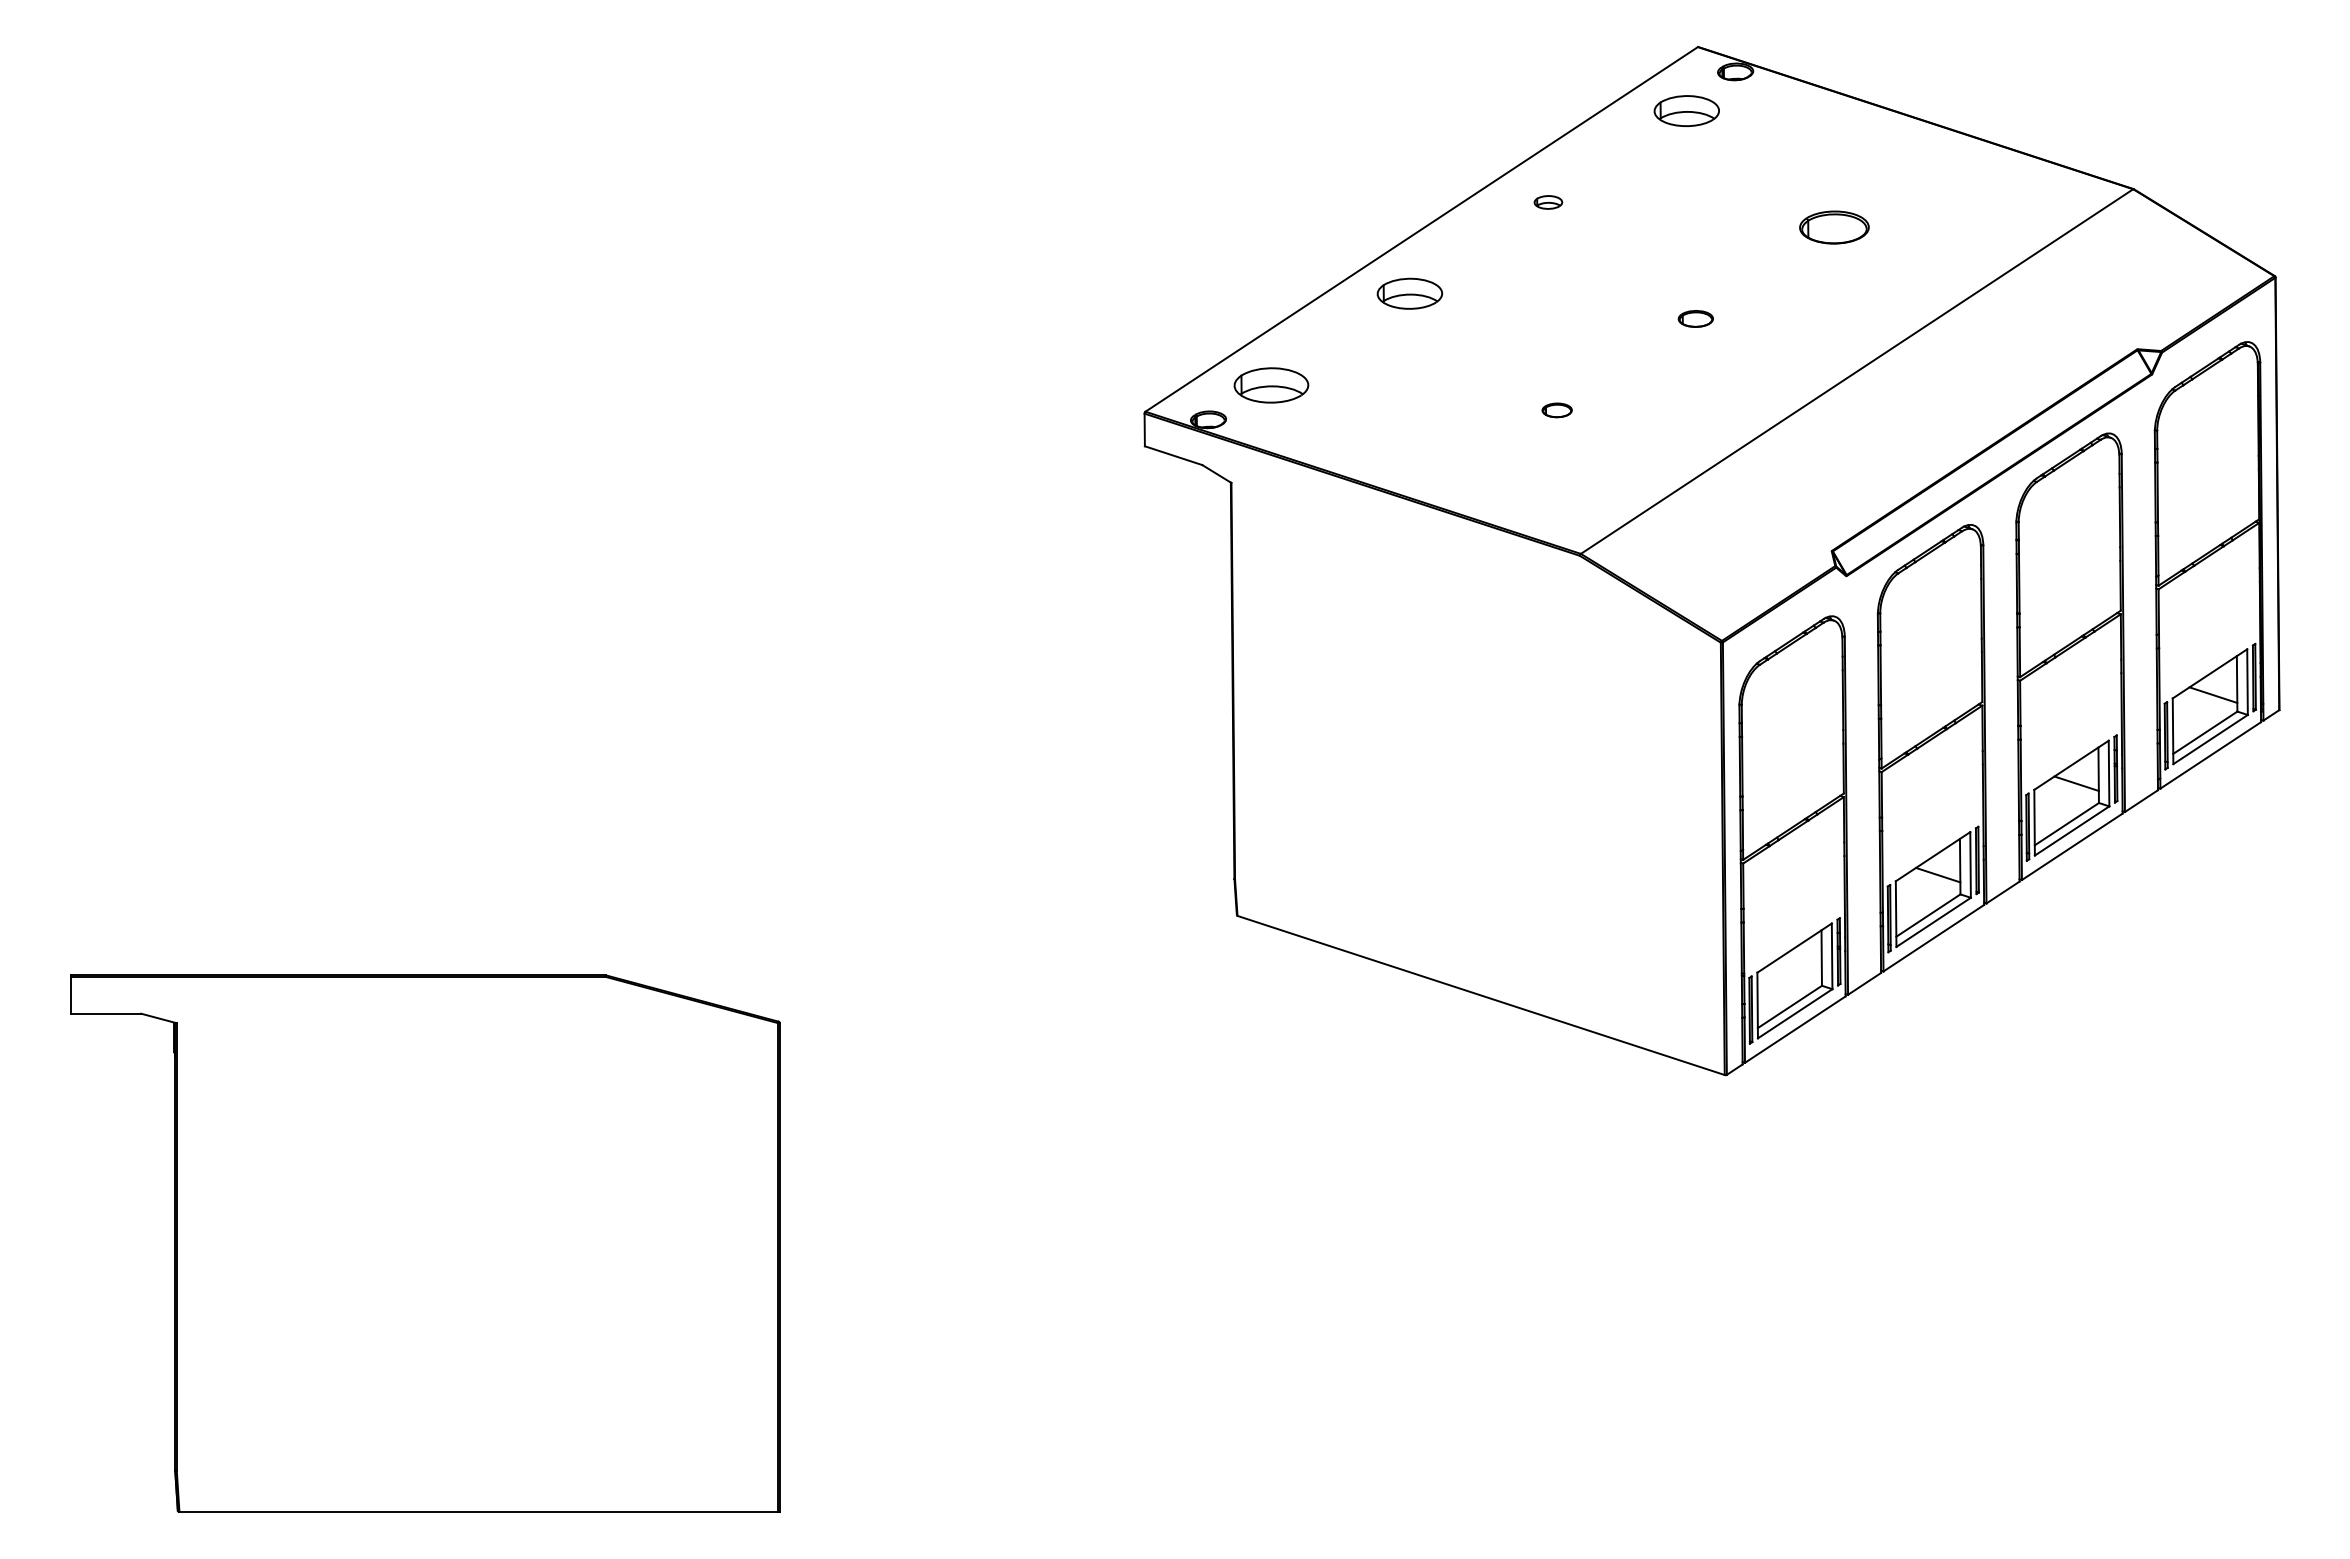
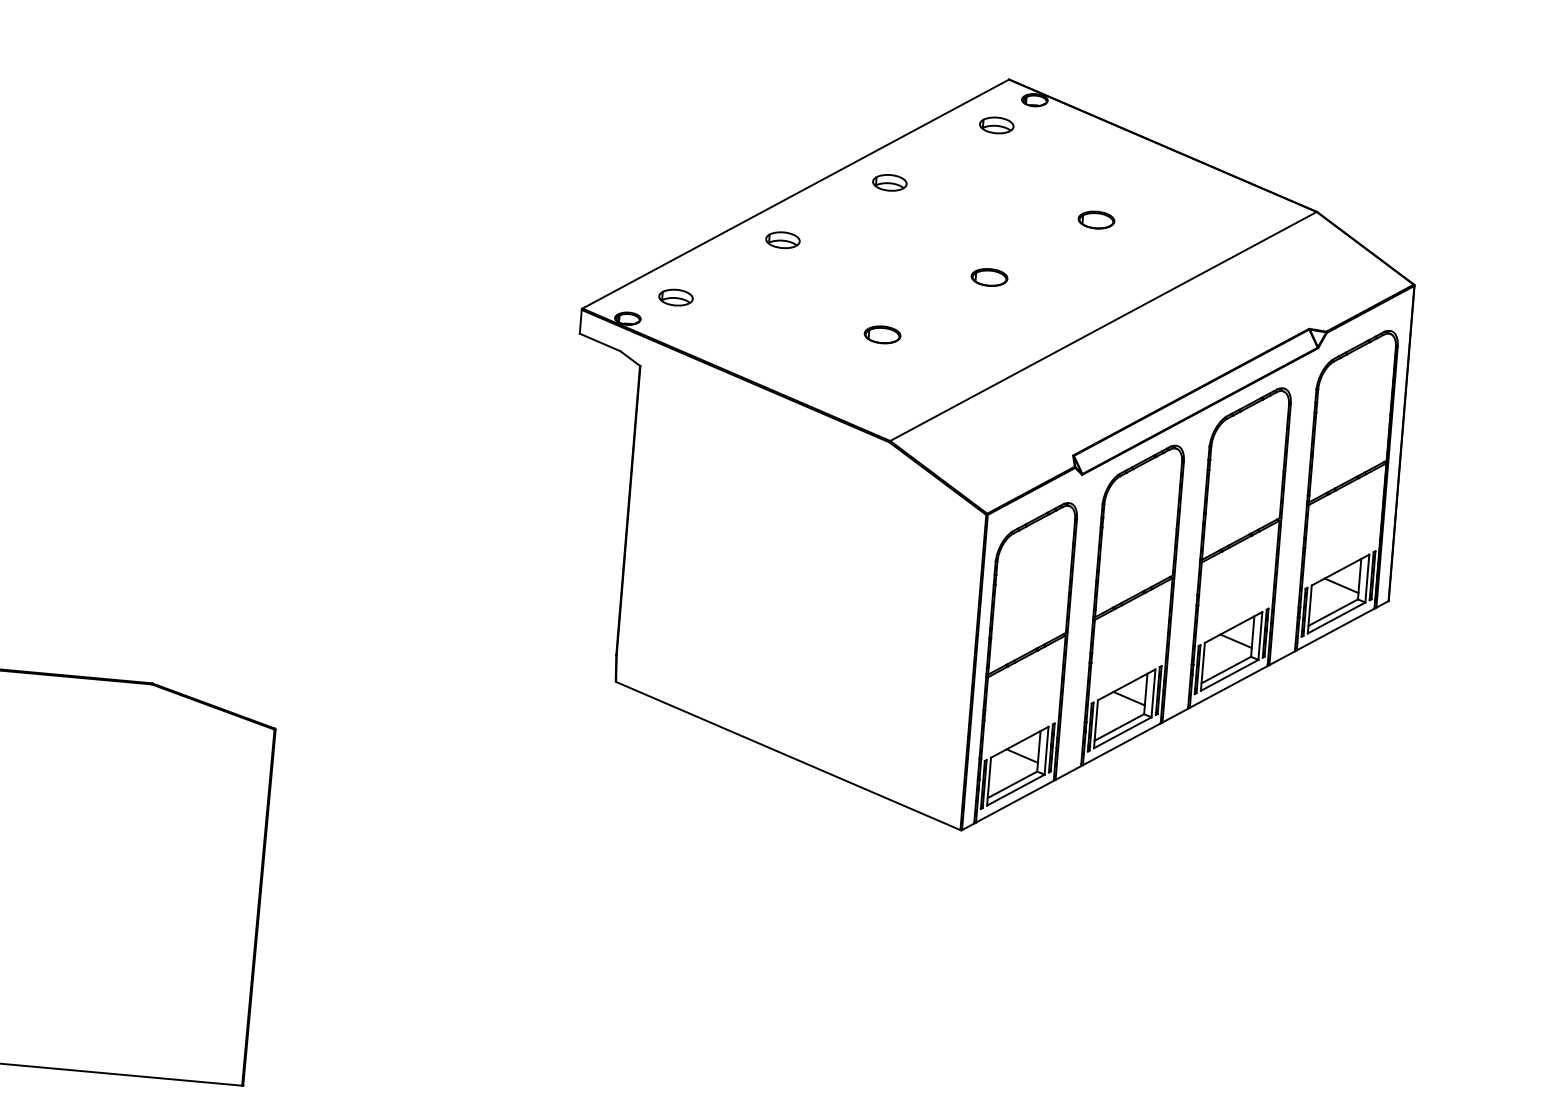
part: (1686, 110) -> (996, 125), size x0.71
part: (1548, 202) -> (889, 182), size x1.67
part: (1833, 227) -> (1095, 220), size x0.71
part: (1409, 293) -> (782, 239), size x0.71
part: (1695, 318) -> (989, 277), size x1.43
part: (1271, 384) -> (676, 297), size x0.62
part: (1556, 410) -> (881, 334), size x1.67
line: (1799, 966) -> (1022, 756), added

